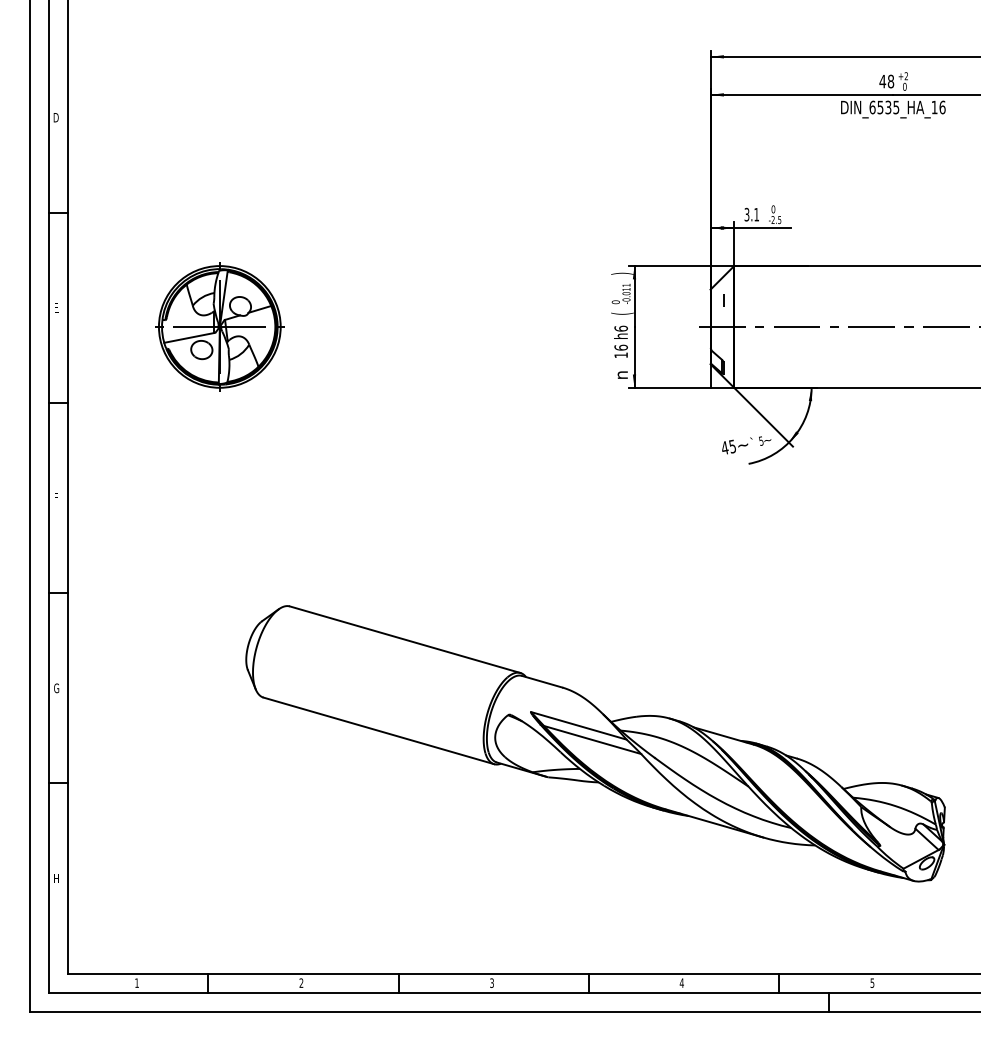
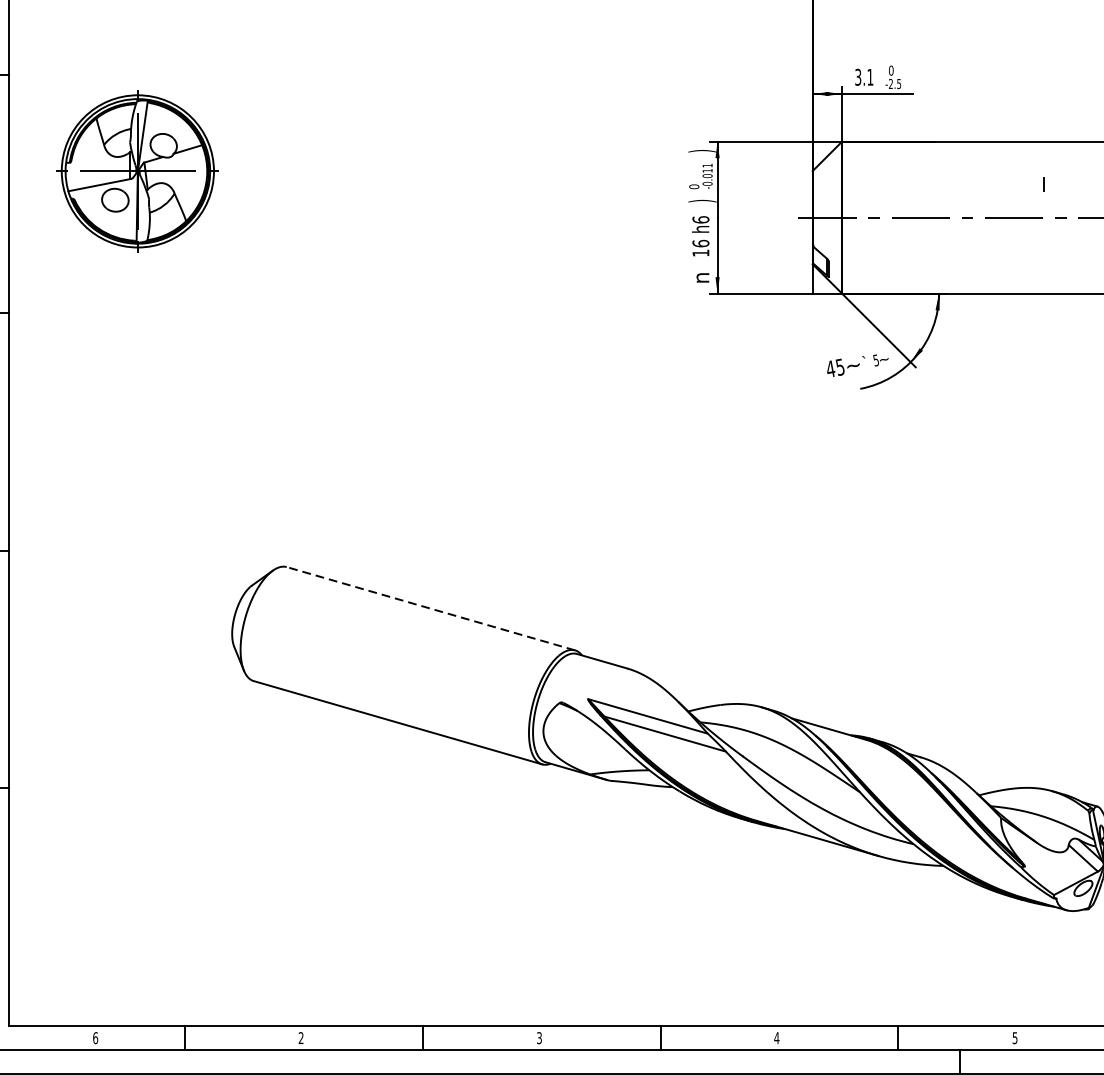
line: (723, 300) -> (1043, 184), moved
text: (622, 313) -> (702, 200), ( -> )
part: (219, 326) -> (137, 170), moved
line: (404, 639) -> (430, 608), solid -> dashed
text: (137, 982) -> (96, 1037), 1 -> 6

